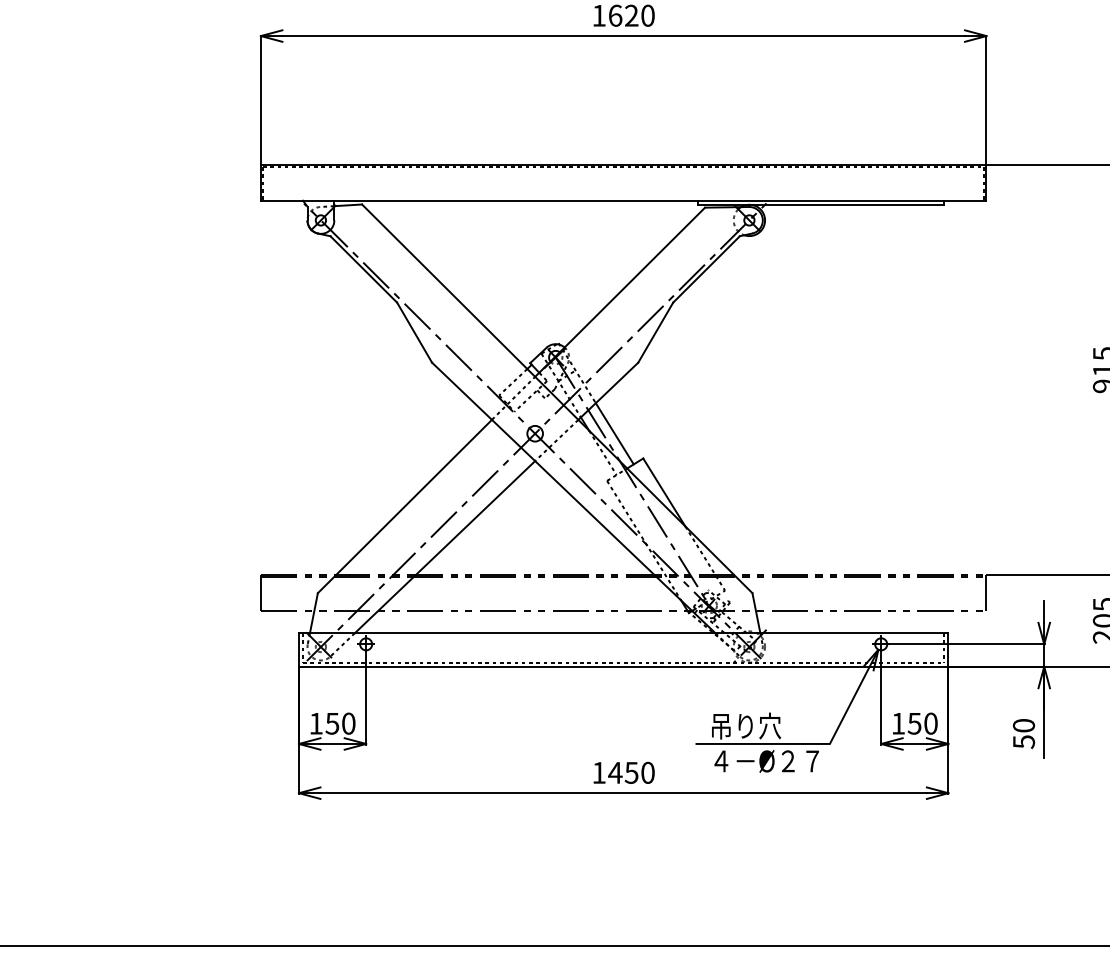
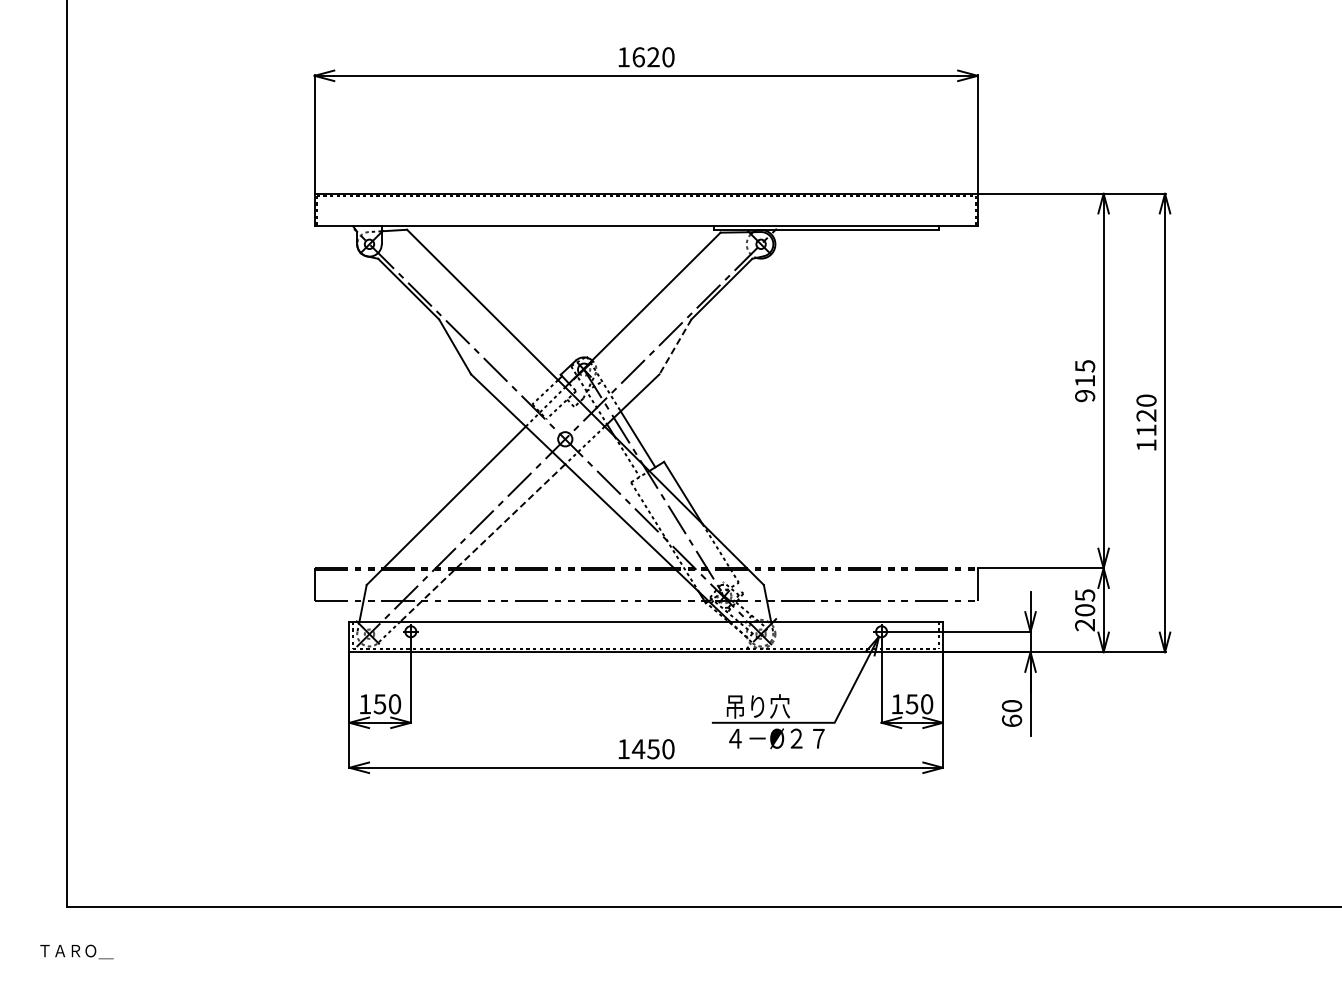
line: (655, 332) -> (675, 346), solid -> dashed
line: (444, 546) -> (482, 542), solid -> dashed
text: (1023, 741) -> (1011, 720), 50 -> 60

